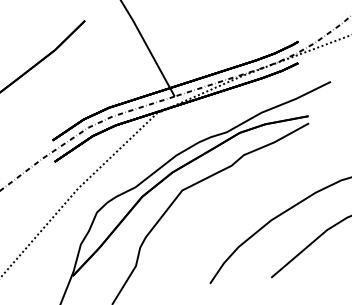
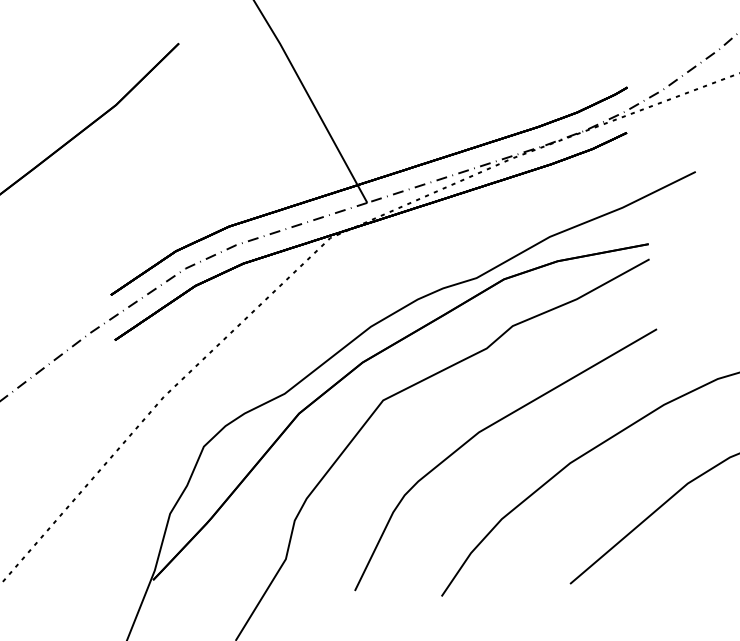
curve: (232, 204) -> (488, 429), added

